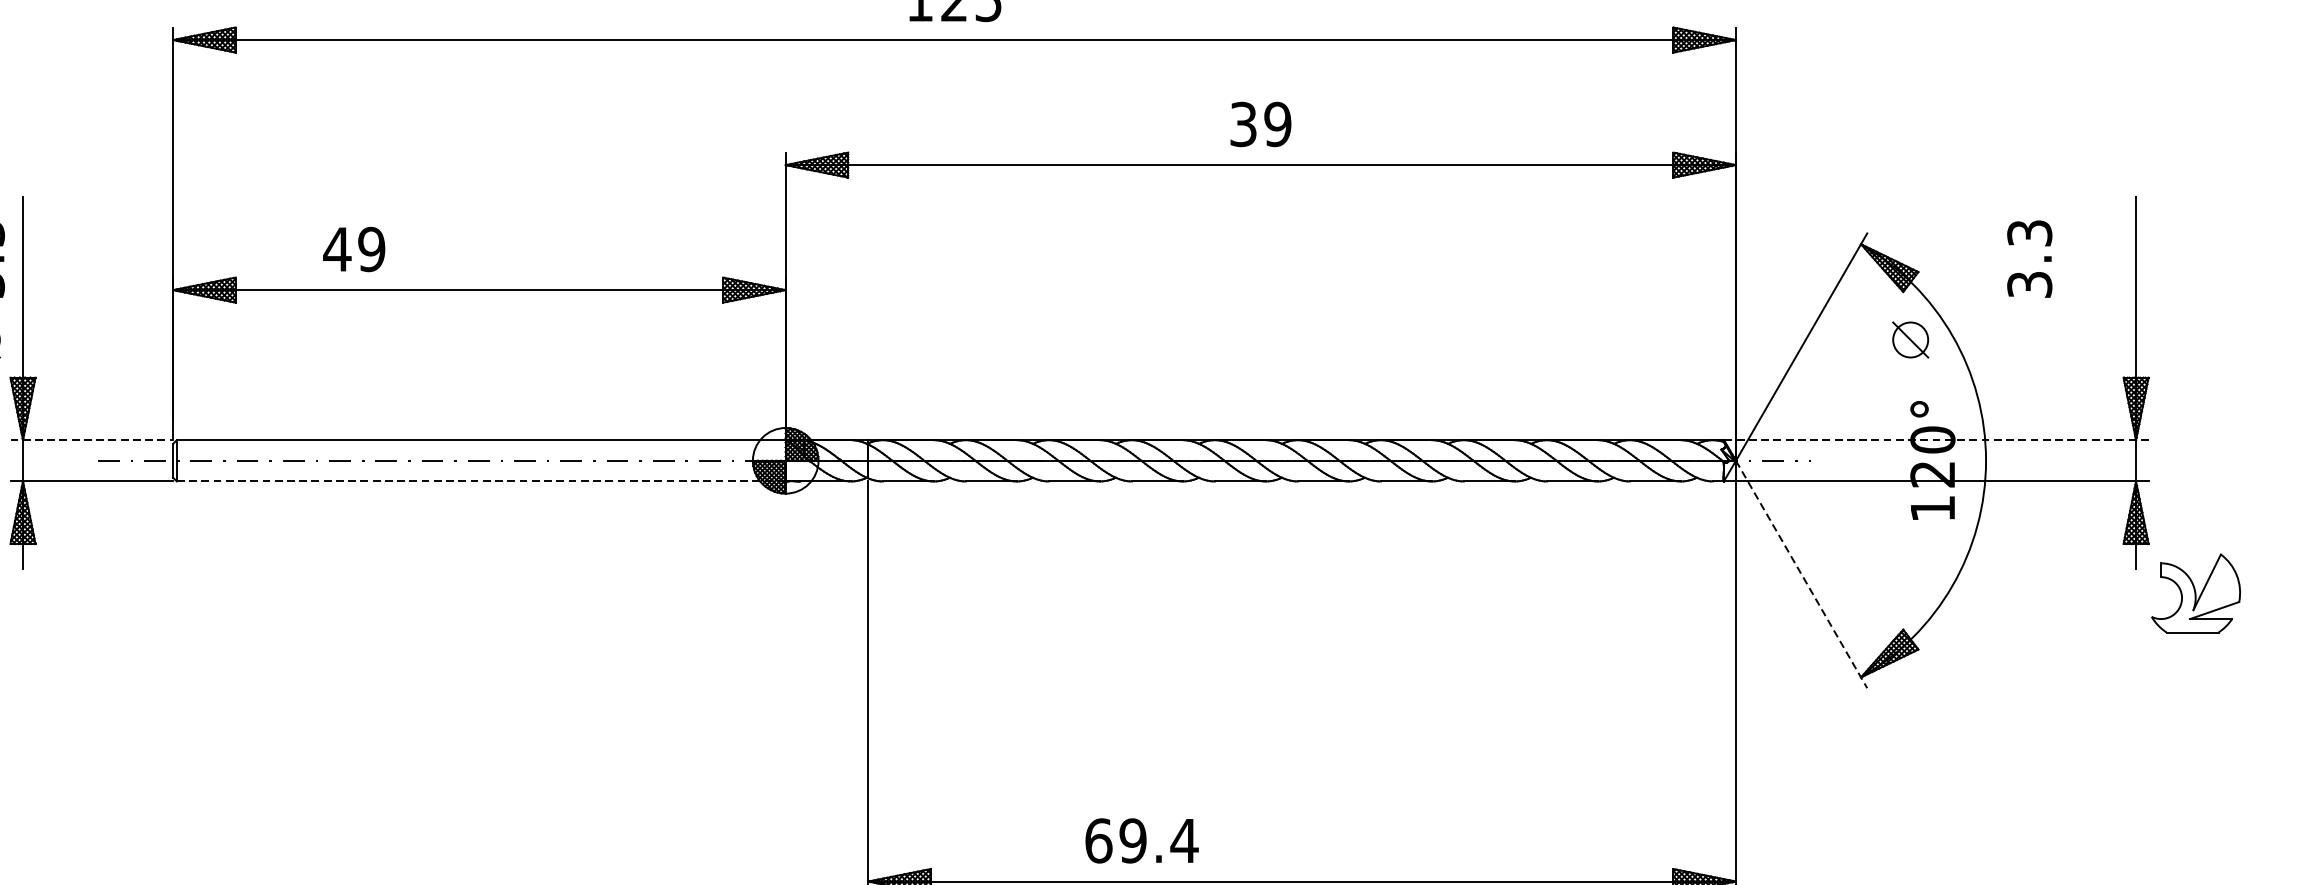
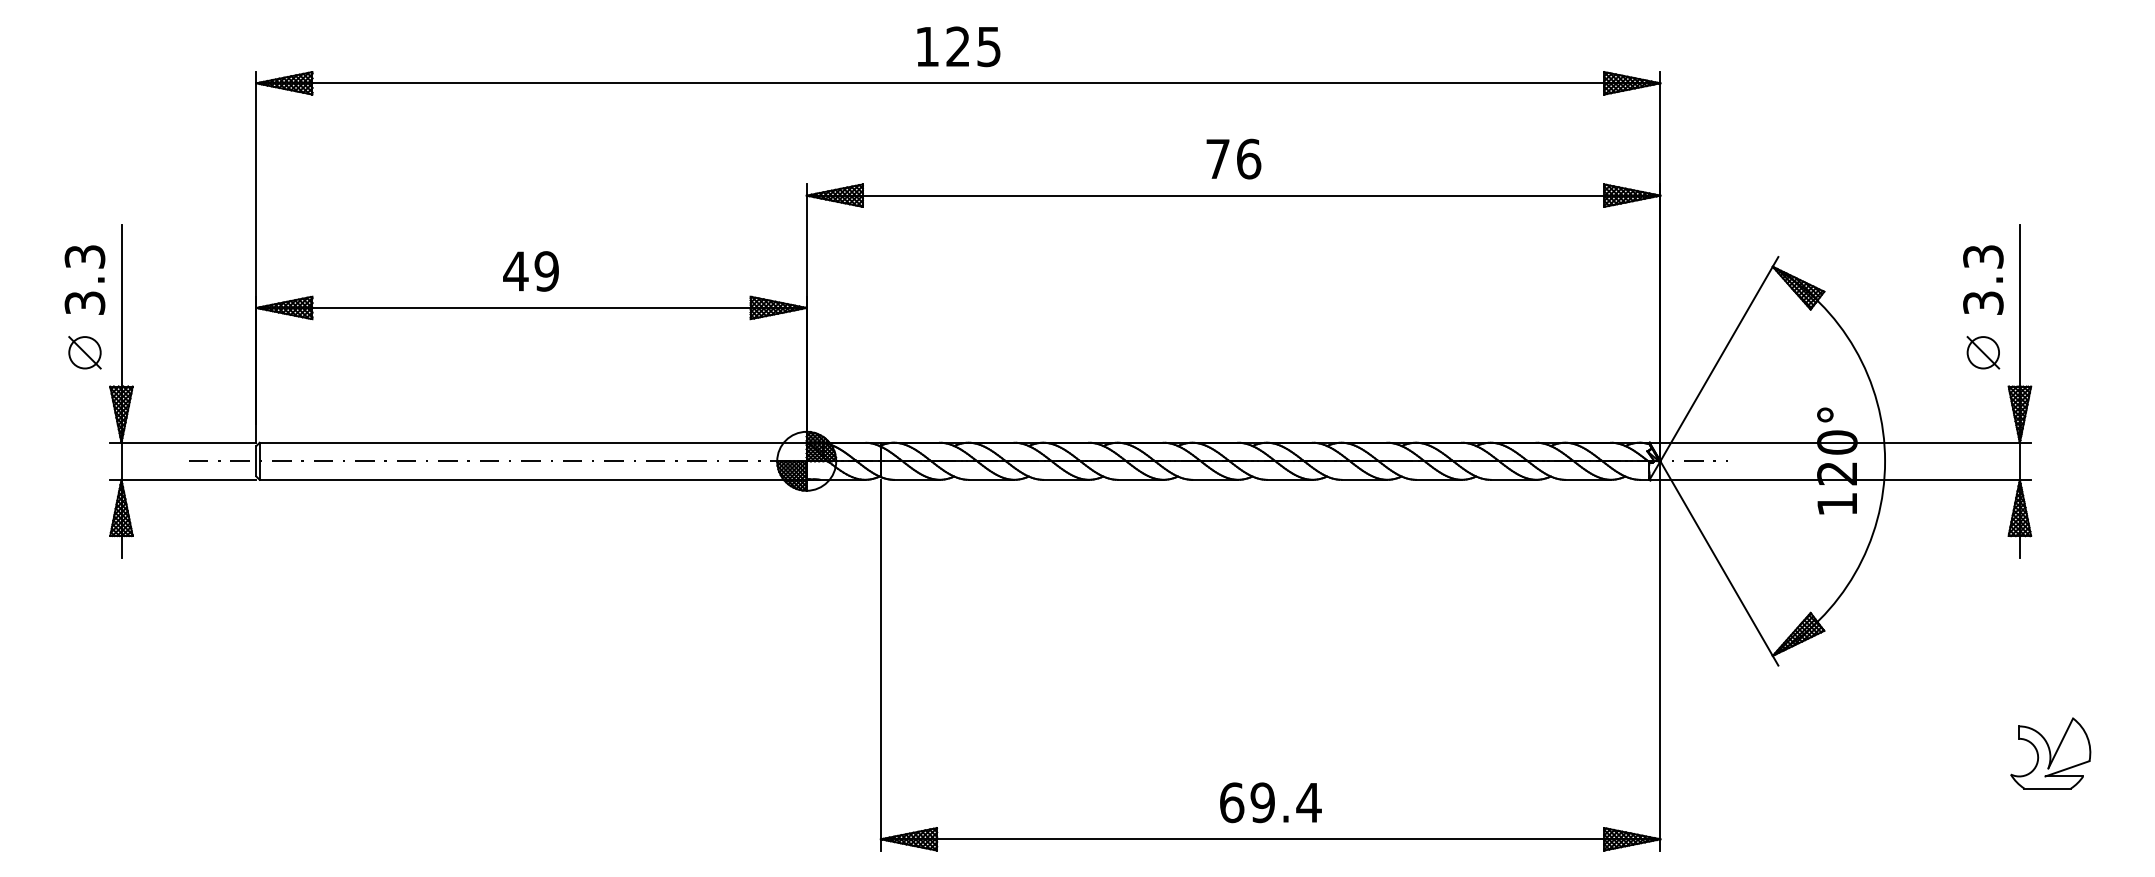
text: (1260, 123) -> (1233, 158), 39 -> 76
text: (353, 249) -> (530, 271), moved
text: (2029, 258) -> (1983, 279), moved
part: (1910, 339) -> (1983, 352), moved
line: (92, 439) -> (183, 442), dashed -> solid
line: (1936, 439) -> (1840, 442), dashed -> solid
line: (481, 481) -> (533, 479), dashed -> solid
line: (1801, 574) -> (1719, 563), dashed -> solid
part: (2195, 593) -> (2050, 753), moved
text: (1141, 840) -> (1270, 802), moved

